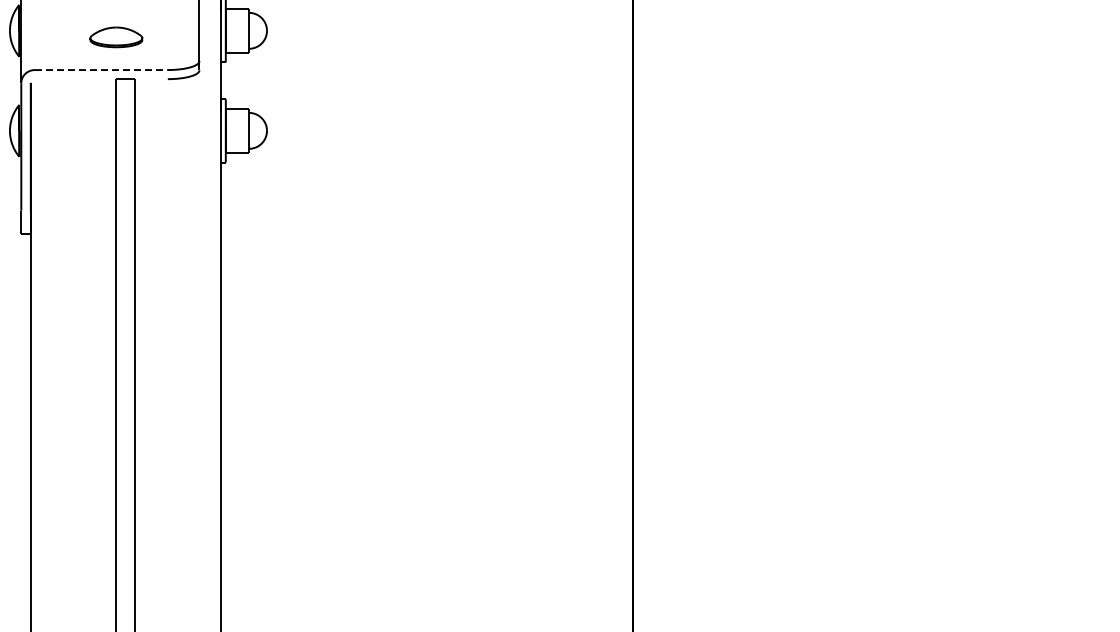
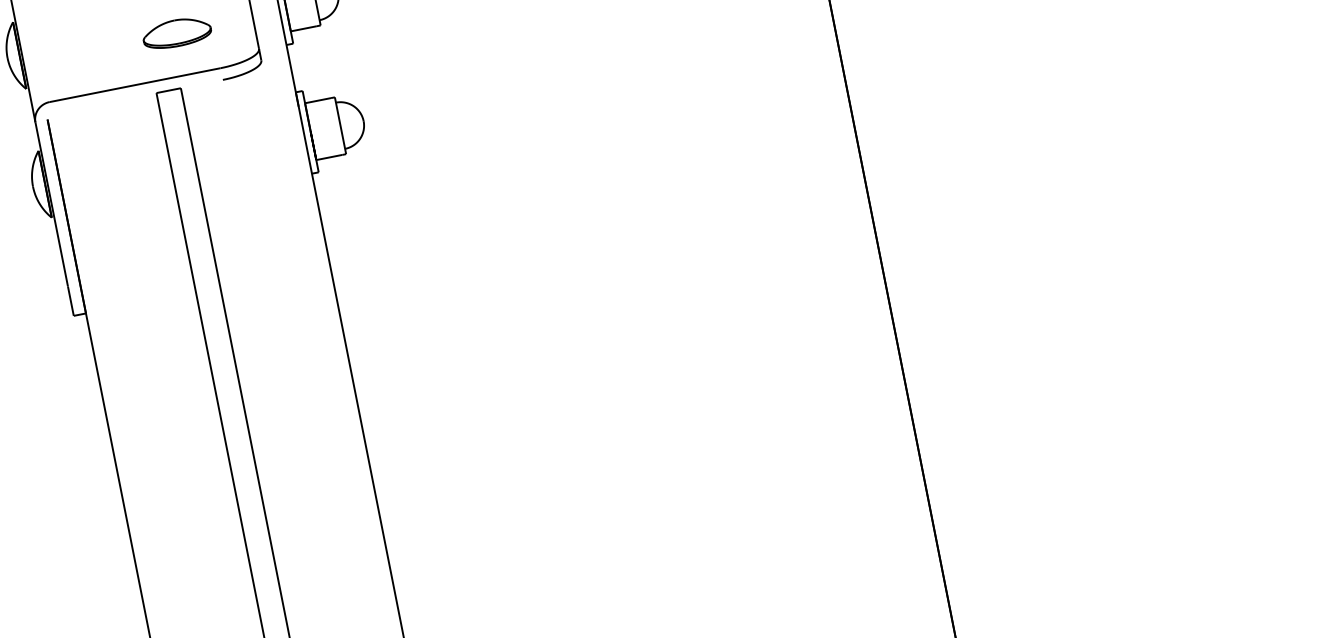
part: (116, 37) -> (177, 33), moved
line: (101, 70) -> (135, 85), dashed -> solid

